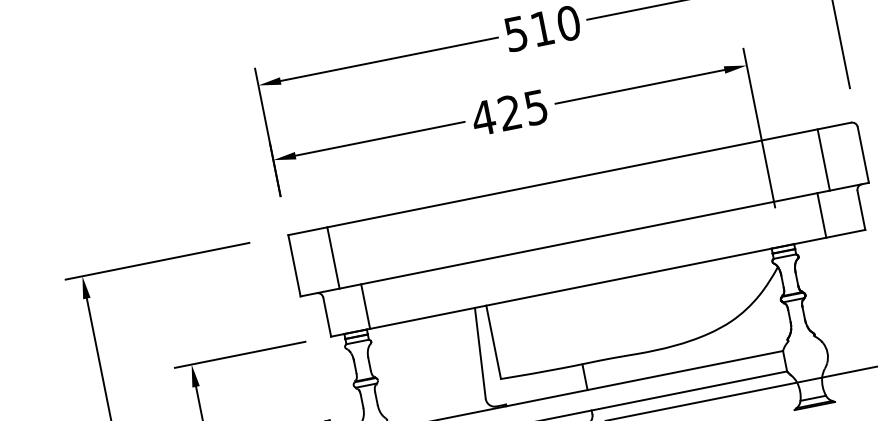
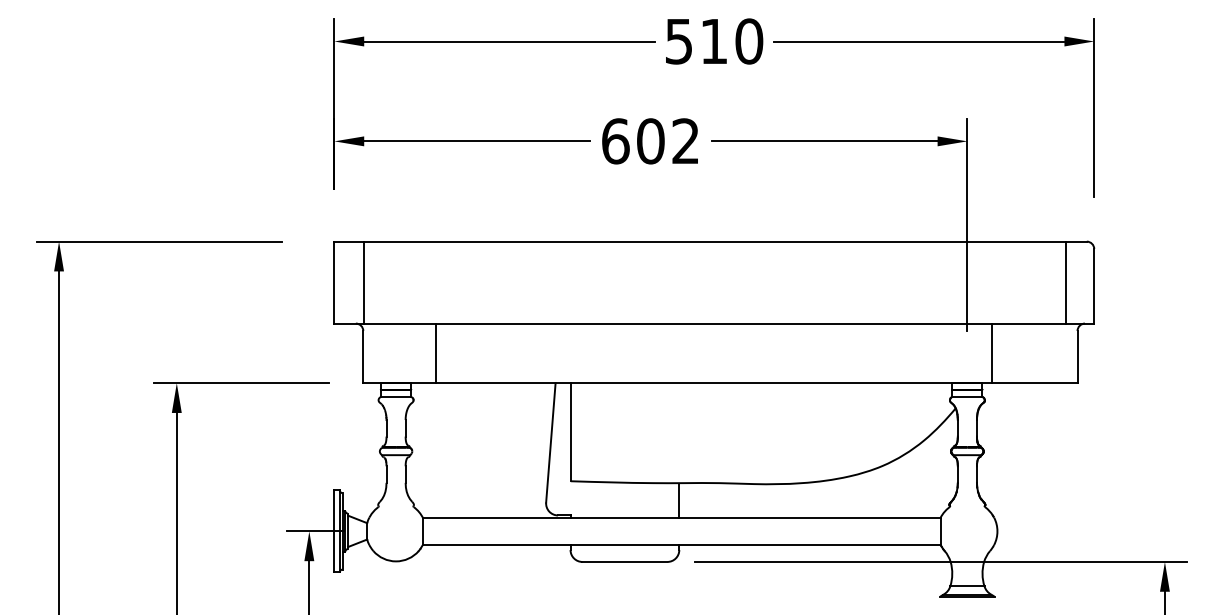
text: (509, 113) -> (649, 141), 425 -> 602
line: (824, 159) -> (1066, 282), moved
line: (821, 215) -> (992, 353), moved
line: (333, 257) -> (363, 282), moved
line: (365, 306) -> (436, 353), moved

